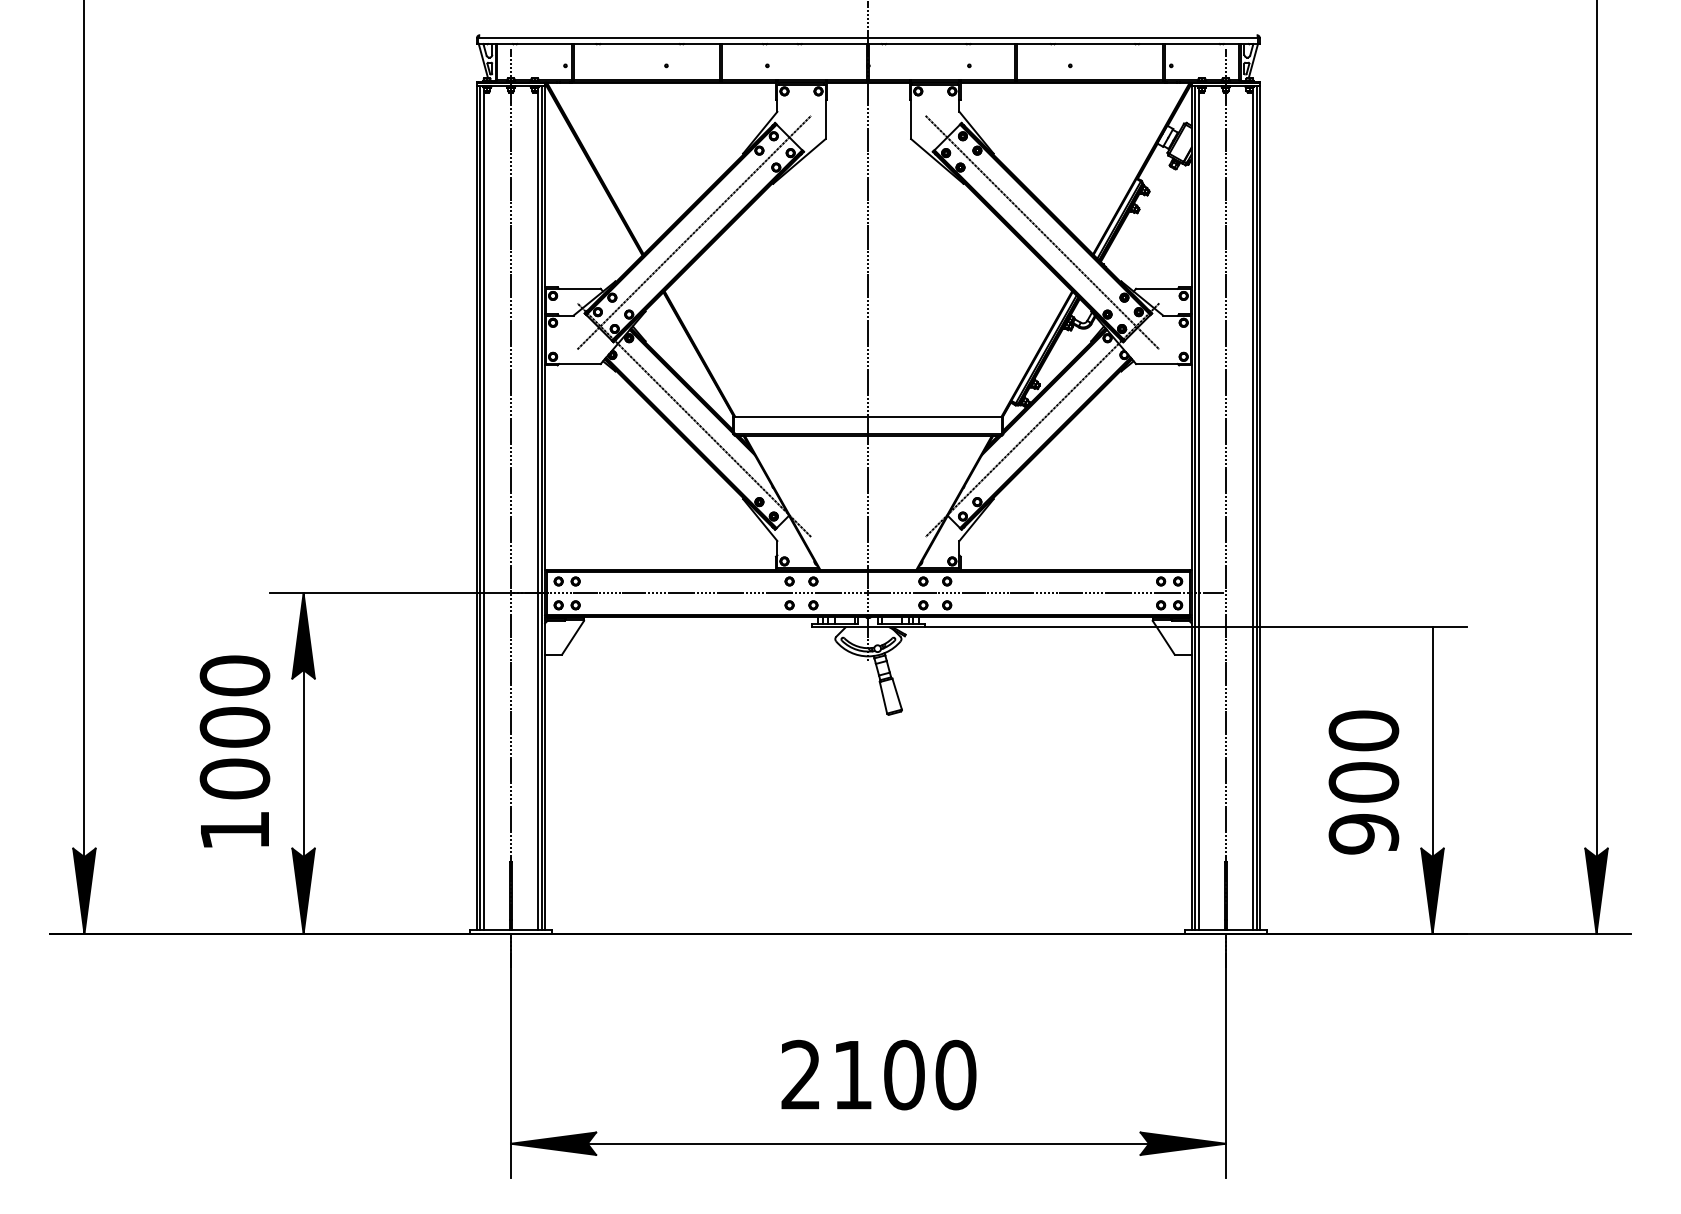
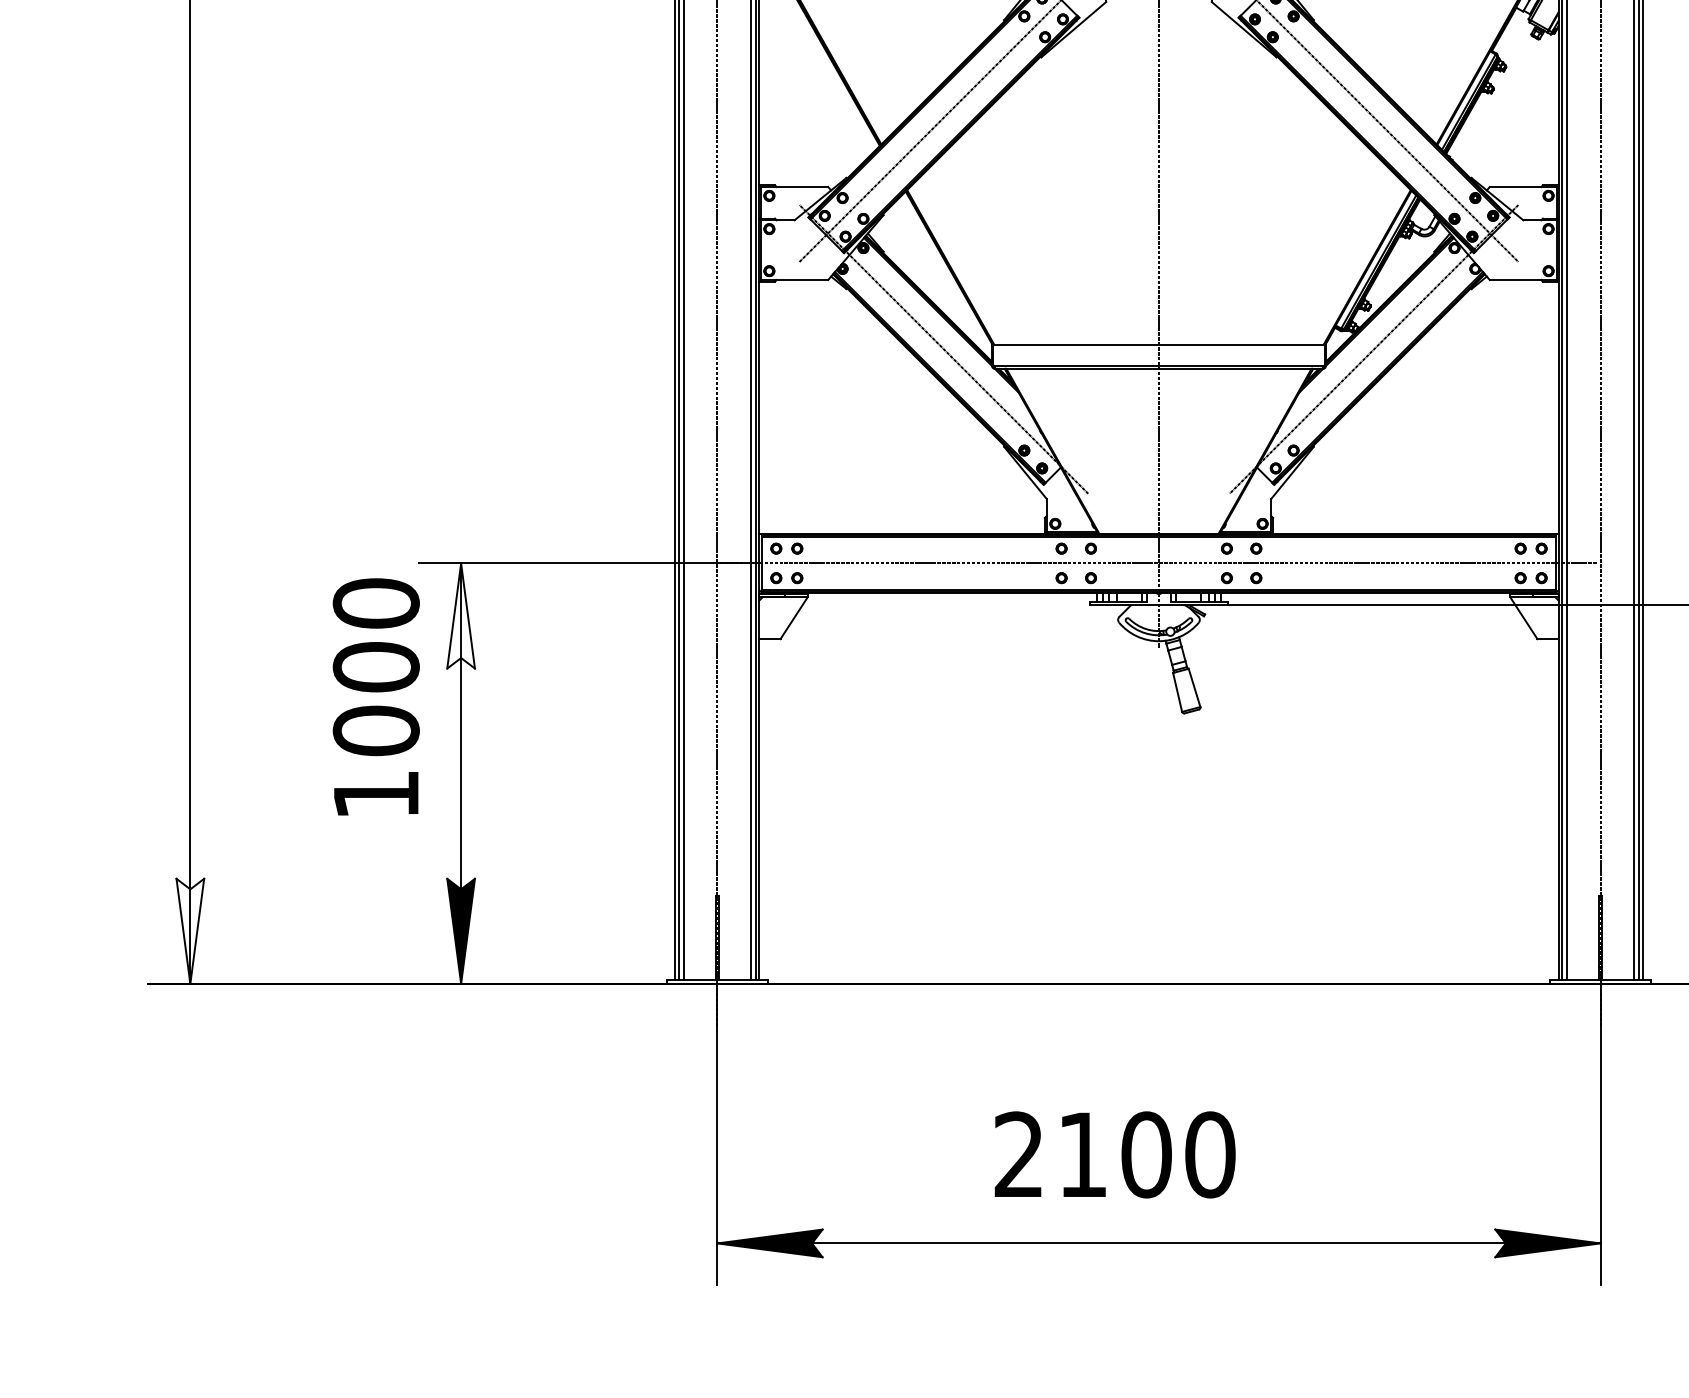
fill: (303, 635) -> (460, 615), removed
text: (234, 751) -> (375, 696), moved
fill: (84, 890) -> (190, 930), removed
text: (878, 1074) -> (1114, 1154), moved

